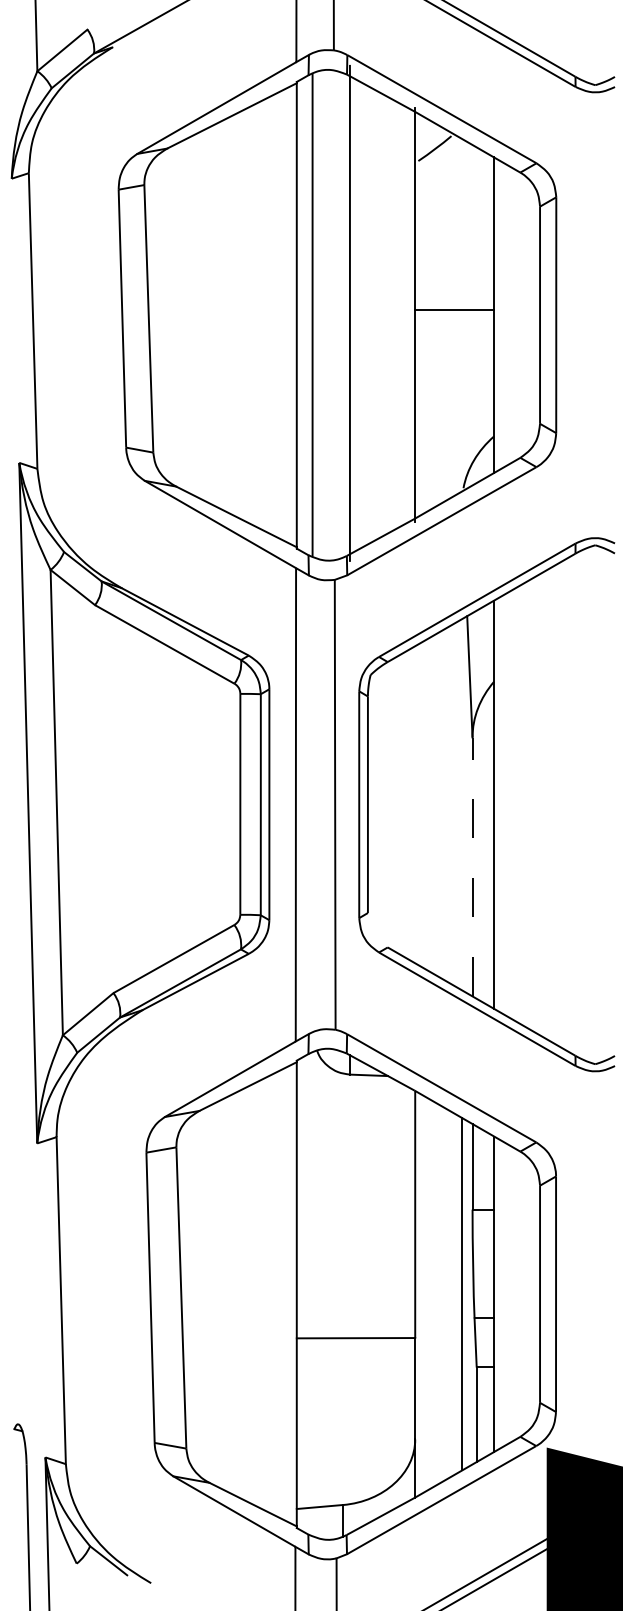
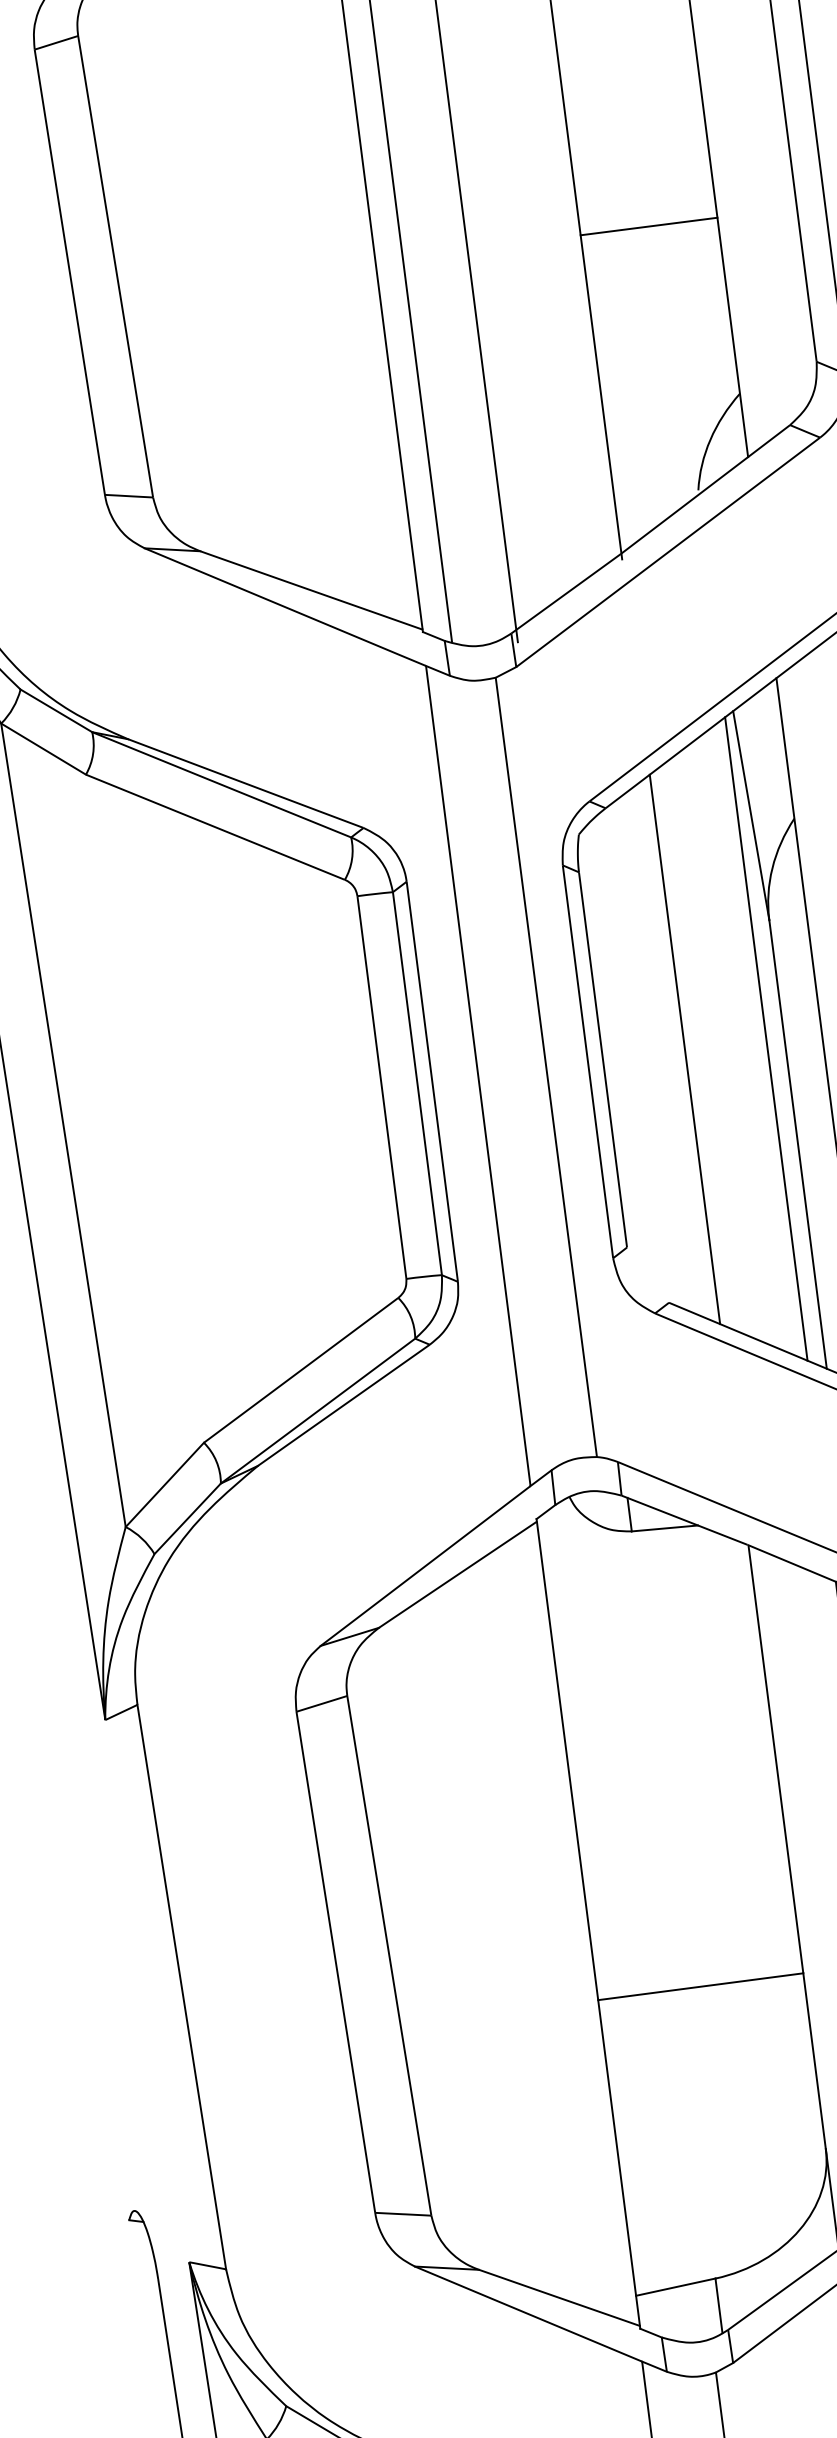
line: (454, 309) -> (648, 226), moved
line: (415, 804) -> (685, 1048), added
line: (462, 804) -> (766, 1038), added
line: (472, 866) -> (797, 1143), dashed -> solid

